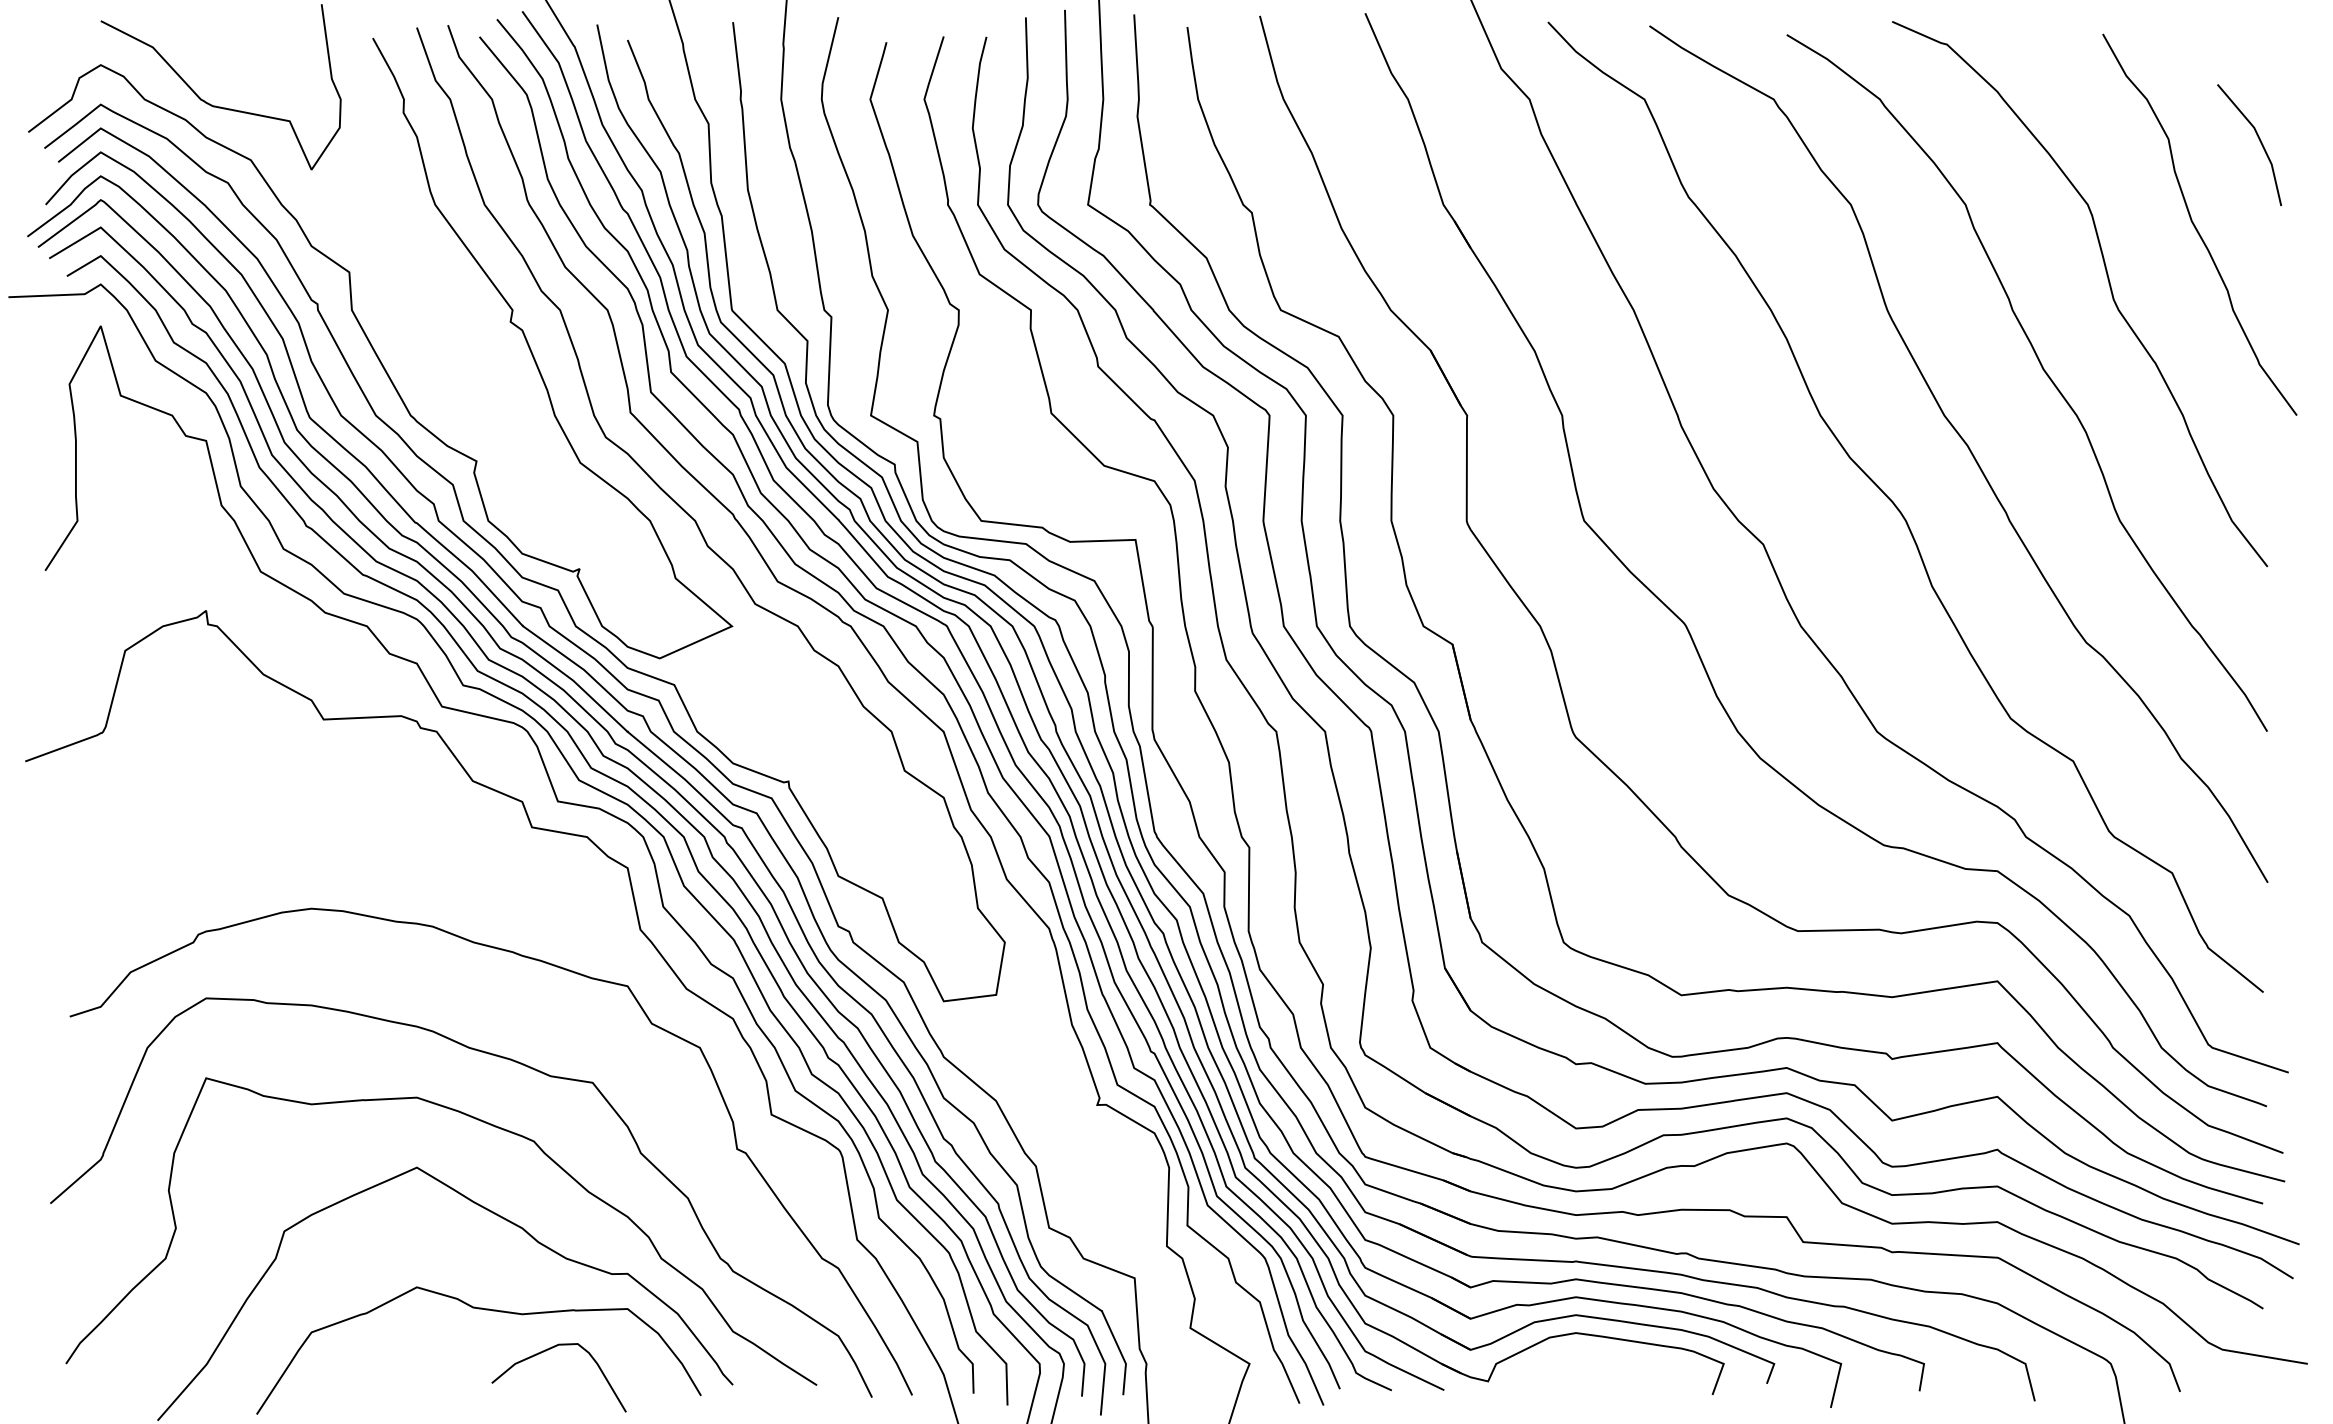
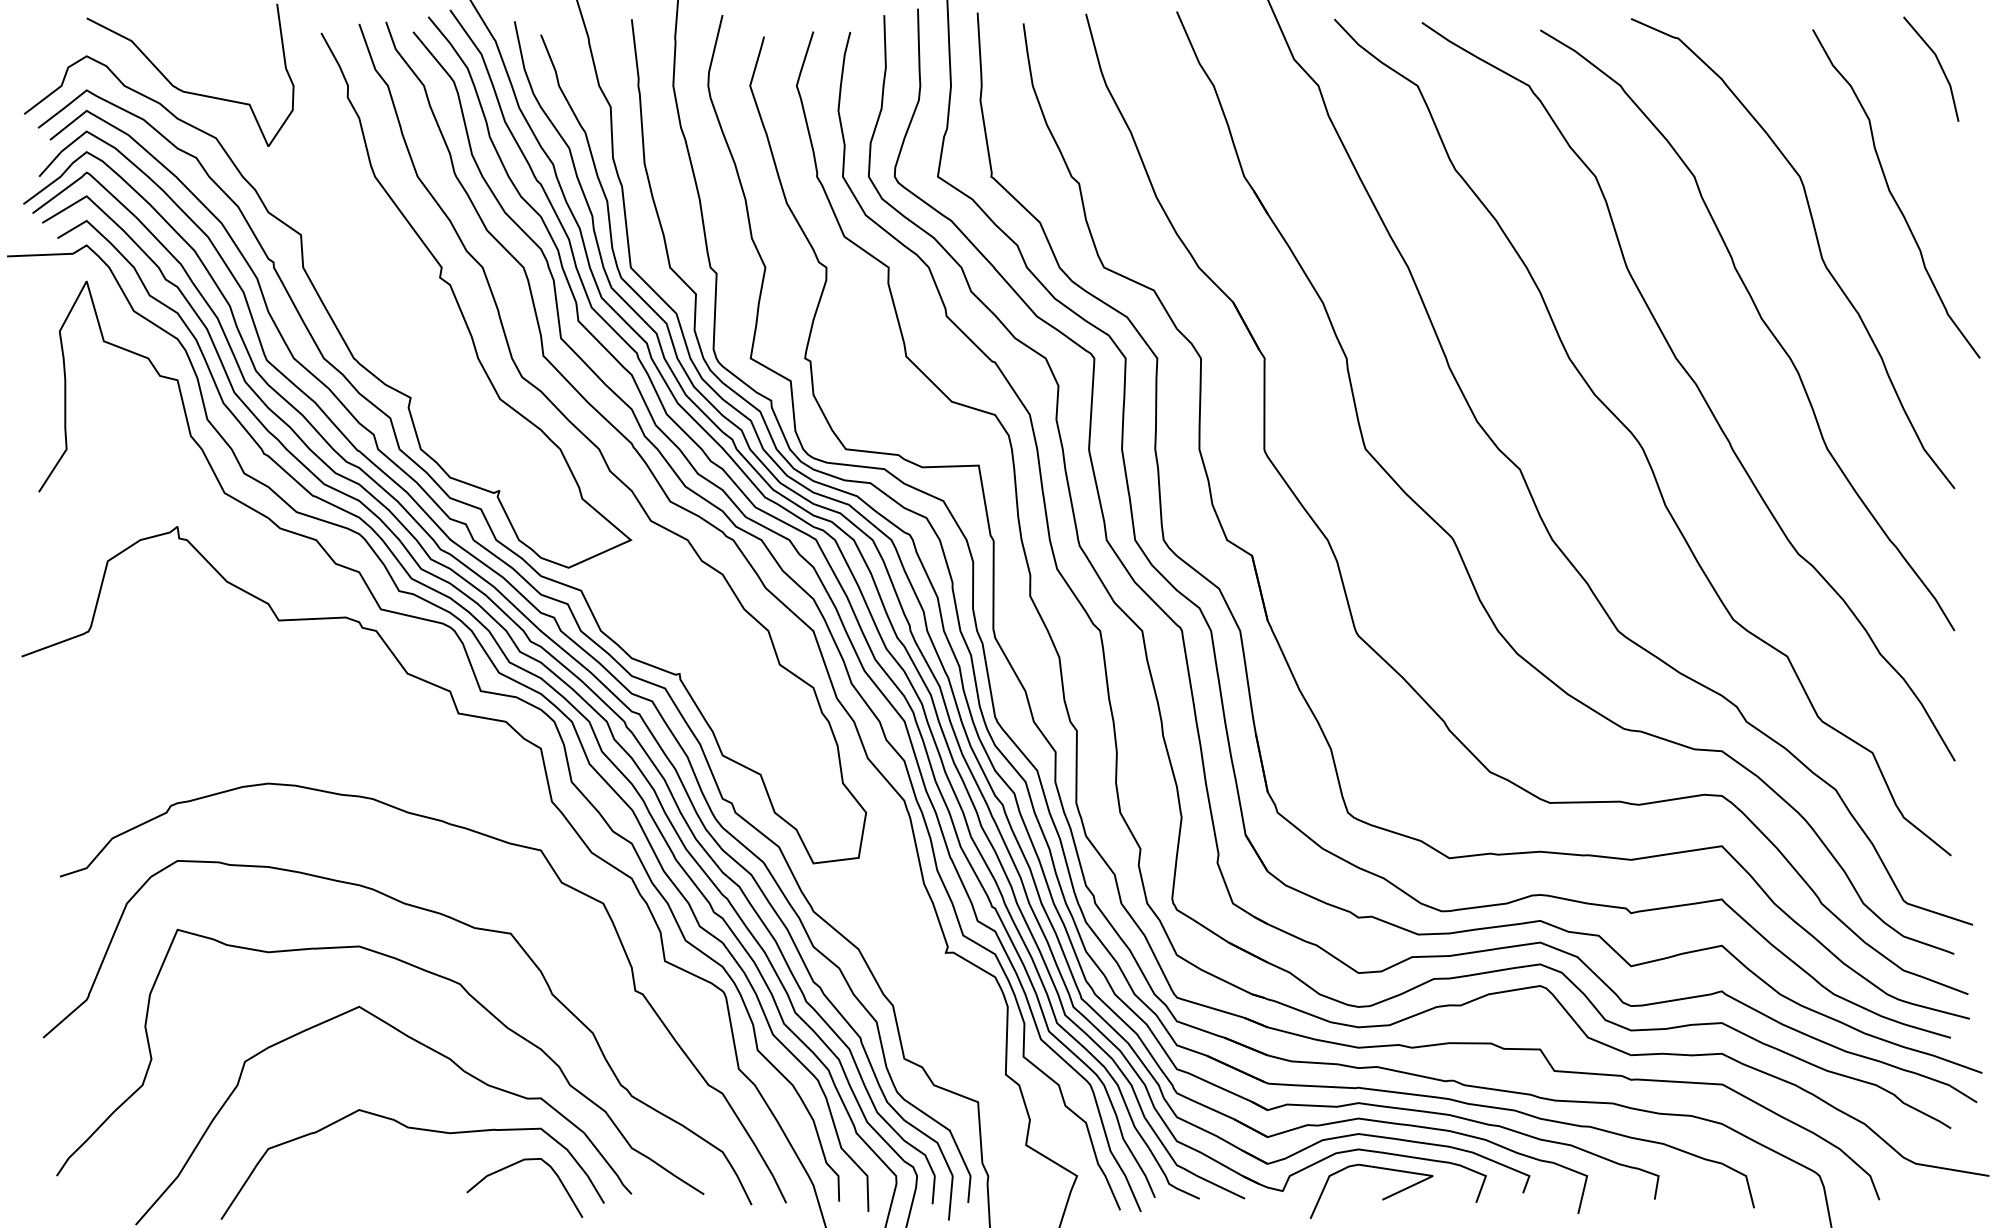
line: (2259, 140) -> (1939, 65), moved
curve: (545, 1351) -> (513, 1165), moved
curve: (1603, 1389) -> (1382, 1198), added

